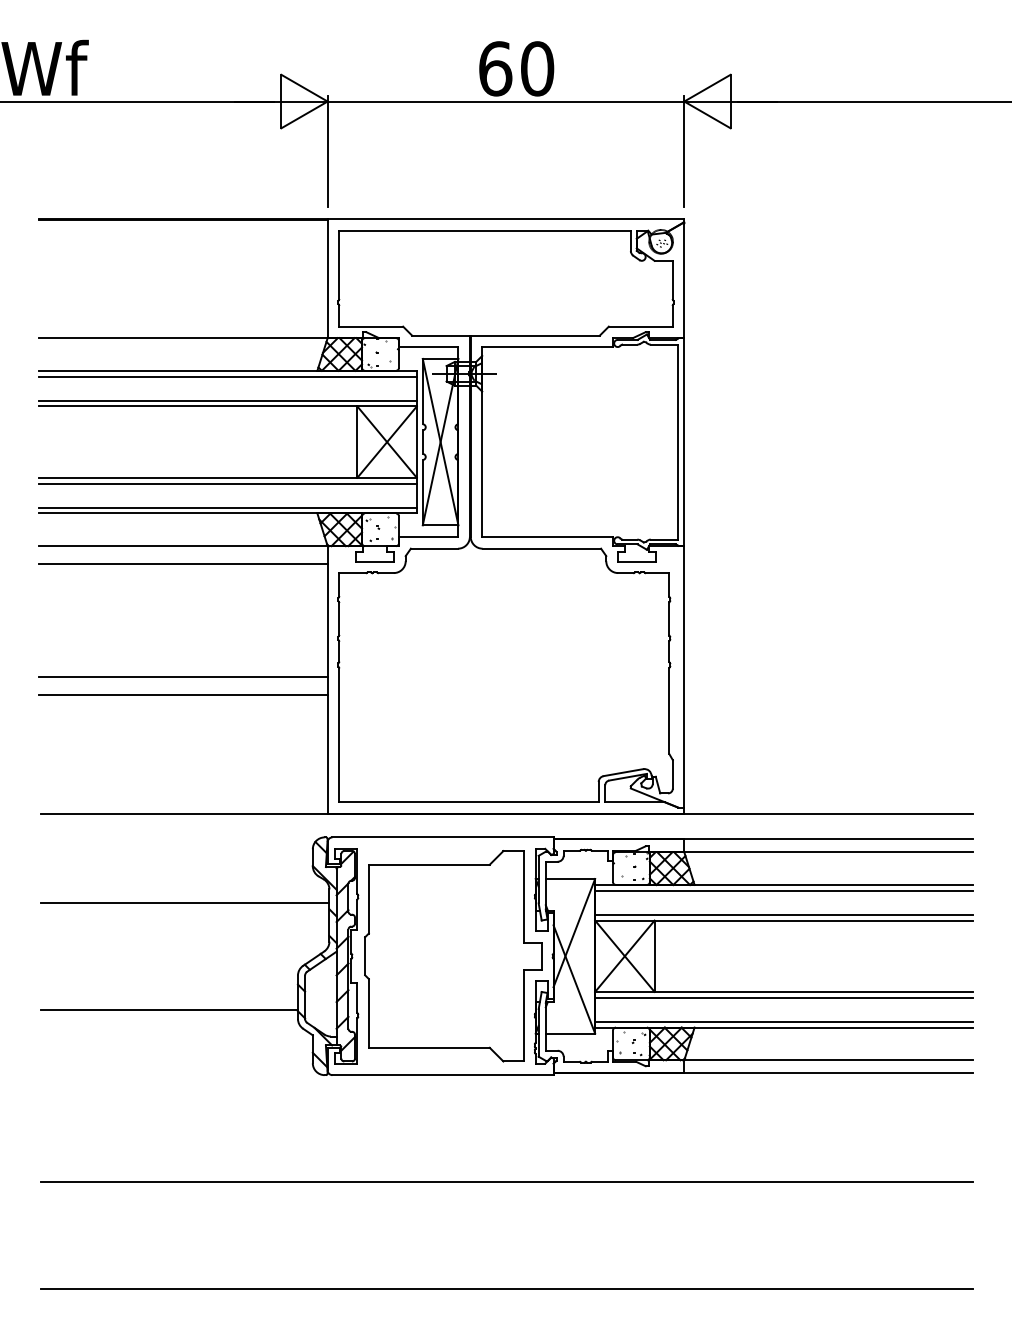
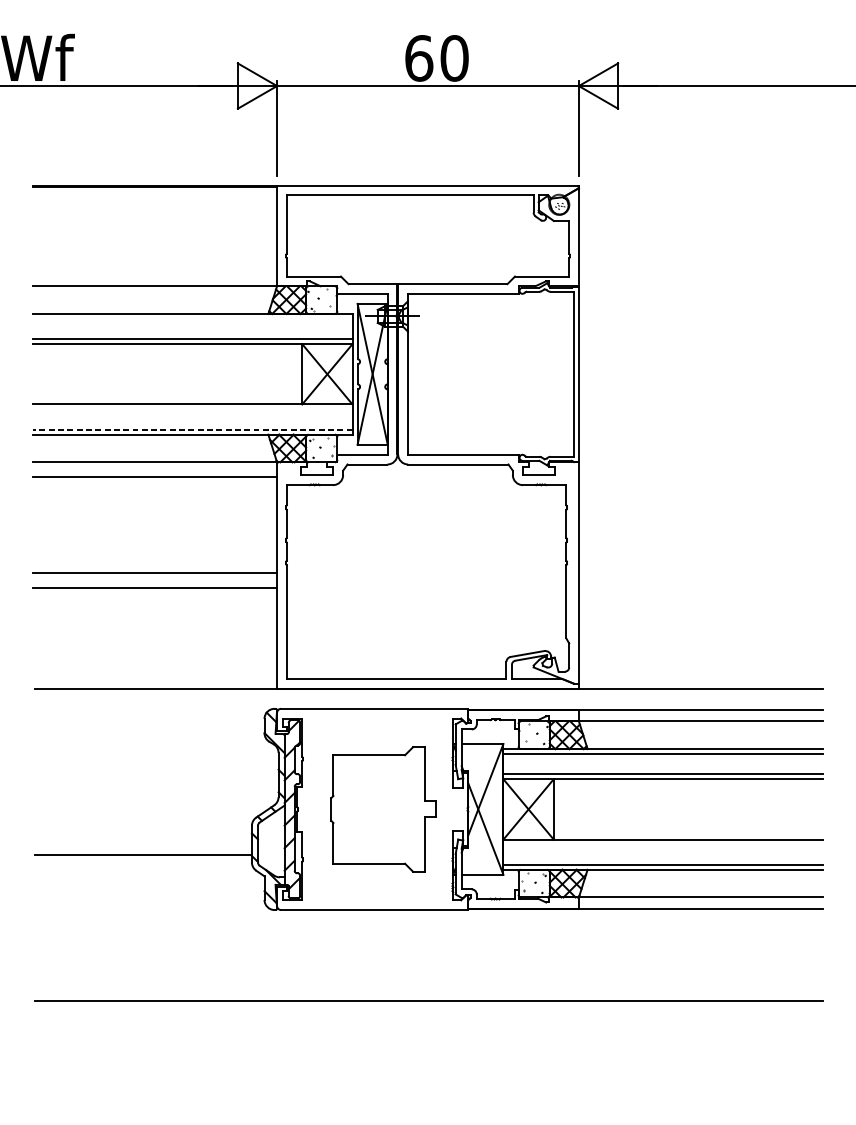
line: (227, 376) -> (192, 318), removed
line: (227, 483) -> (192, 409), removed
line: (228, 507) -> (193, 429), solid -> dashed
line: (185, 902) -> (156, 763), removed
part: (453, 956) -> (383, 809), size x0.7
line: (783, 997) -> (662, 844), removed
line: (506, 1289) -> (428, 1091), removed

